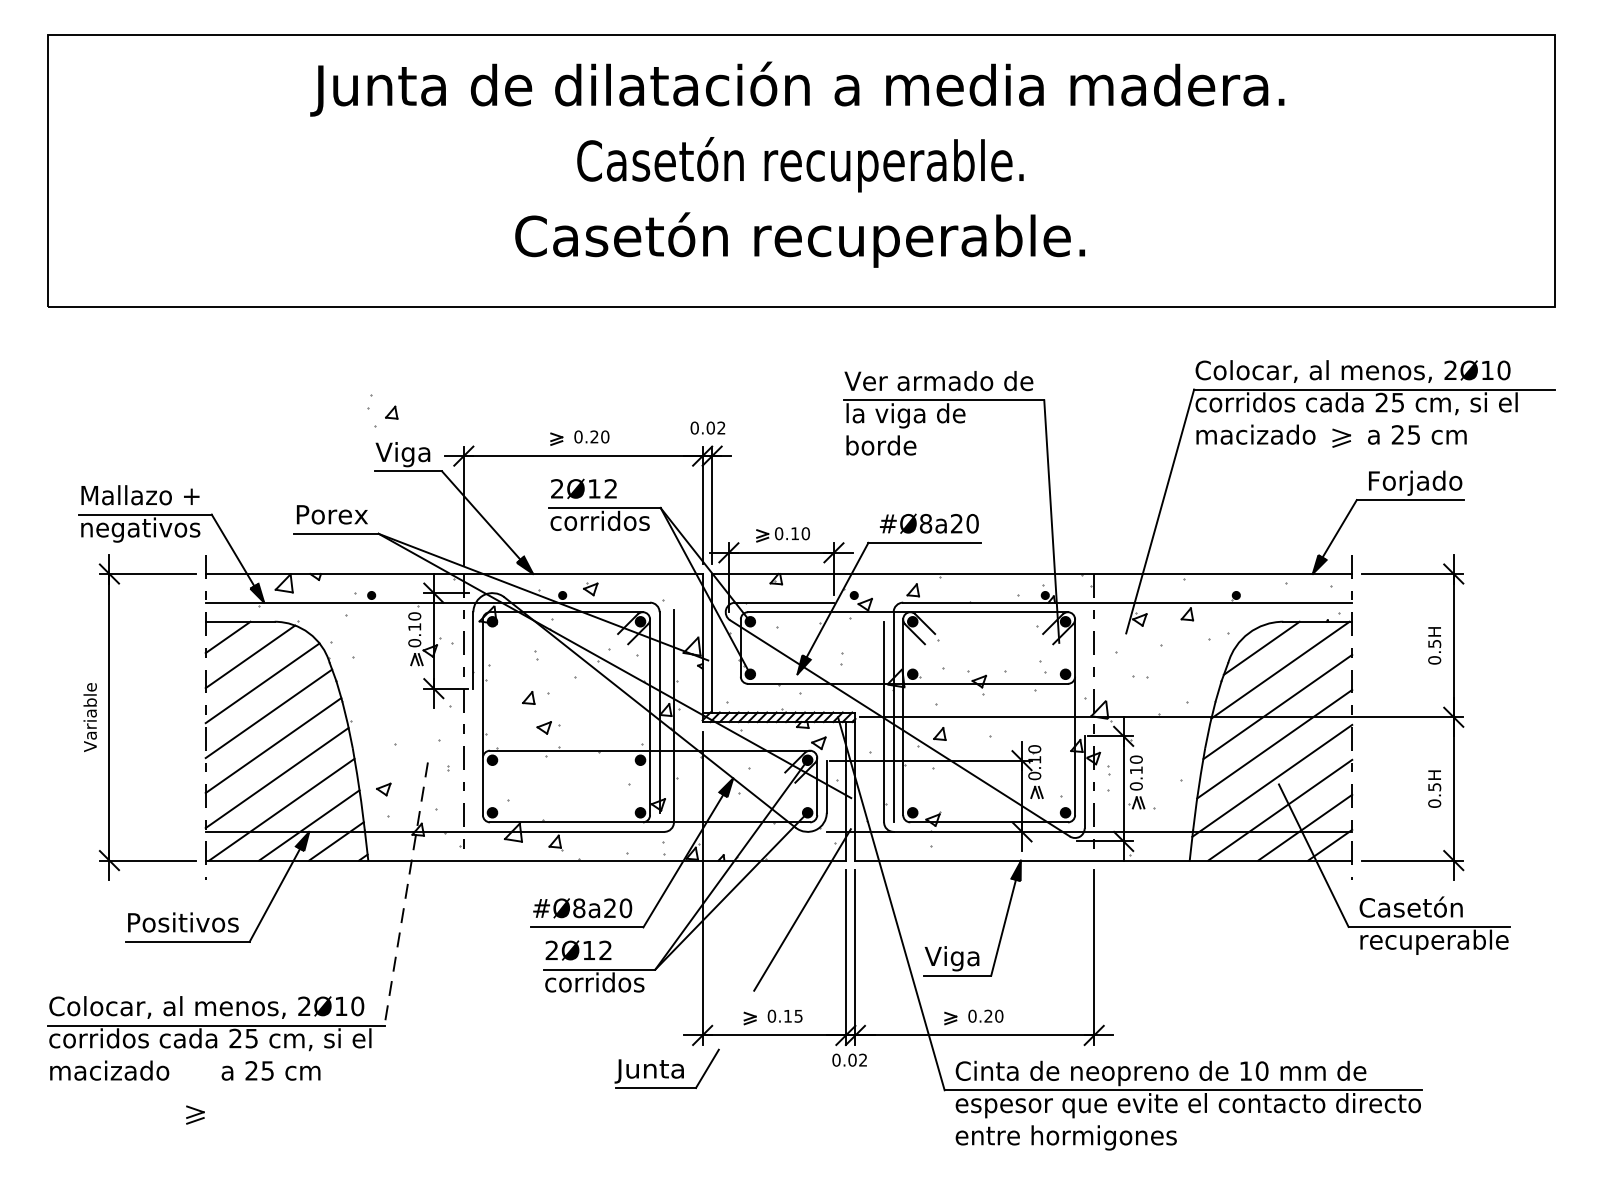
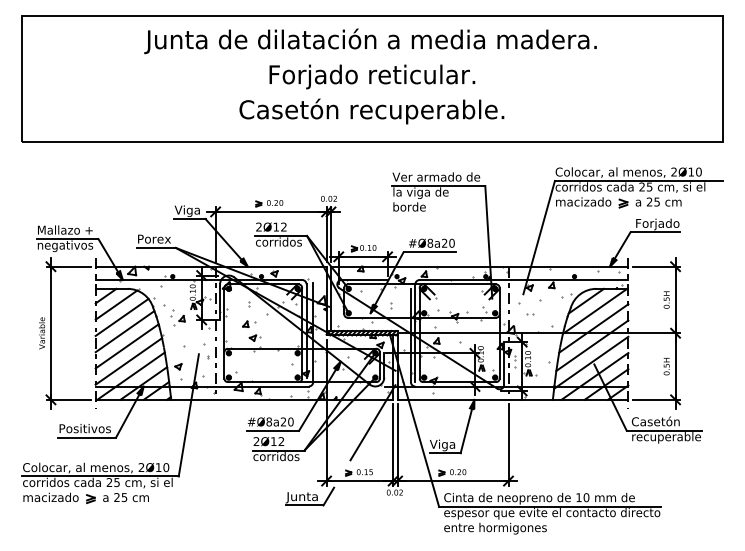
text: (799, 164) -> (371, 76), Casetón recuperable. -> Forjado reticular.
part: (381, 410) -> (177, 317), moved
line: (405, 894) -> (188, 415), dashed -> solid
part: (194, 1115) -> (90, 499), moved

